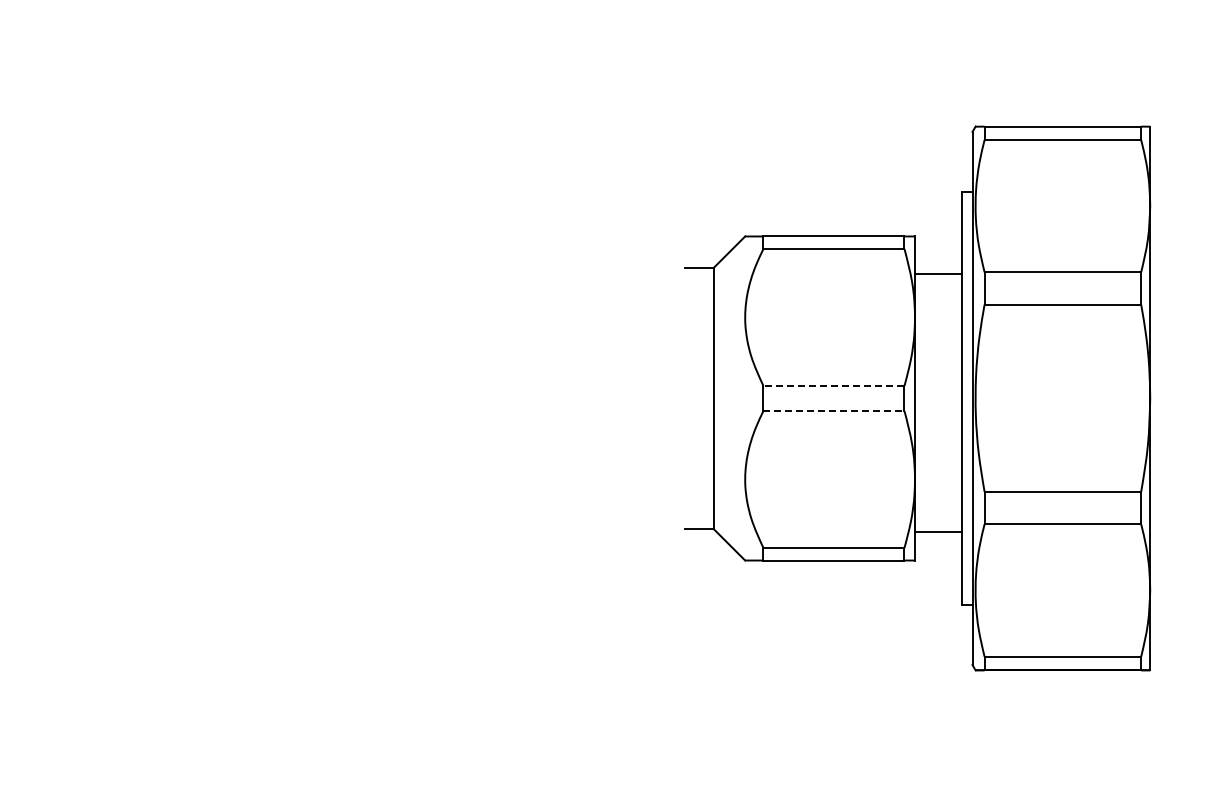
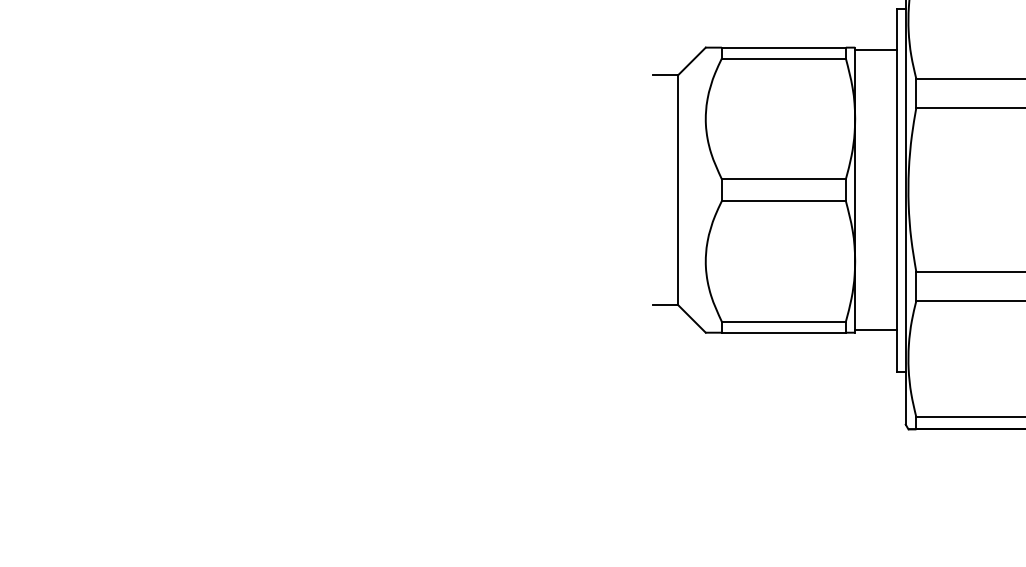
line: (938, 274) -> (875, 50), moved
line: (833, 386) -> (783, 179), dashed -> solid
line: (833, 410) -> (783, 200), dashed -> solid
line: (938, 531) -> (875, 330), moved

